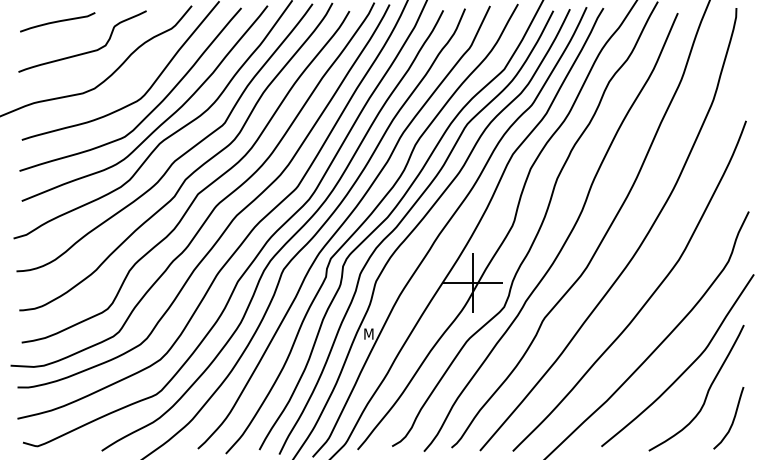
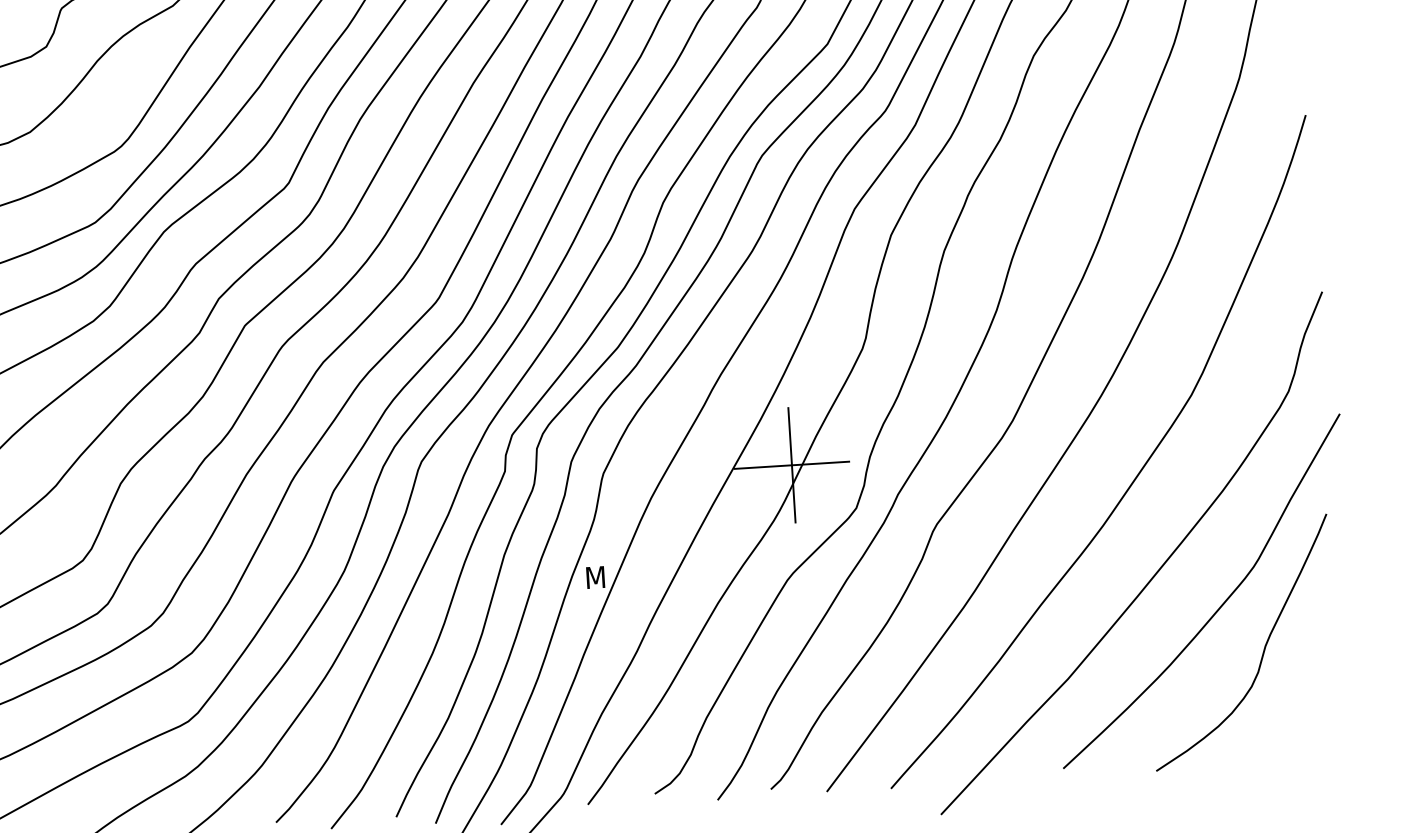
curve: (732, 420) -> (1315, 701), removed

